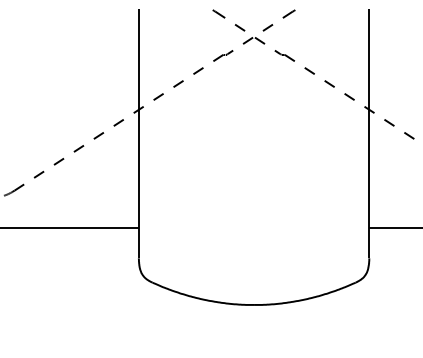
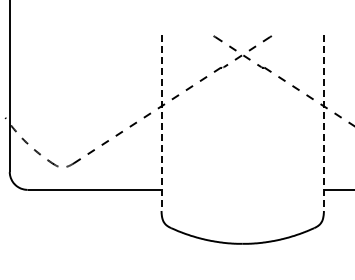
line: (138, 134) -> (161, 123), solid -> dashed
line: (368, 134) -> (323, 123), solid -> dashed

